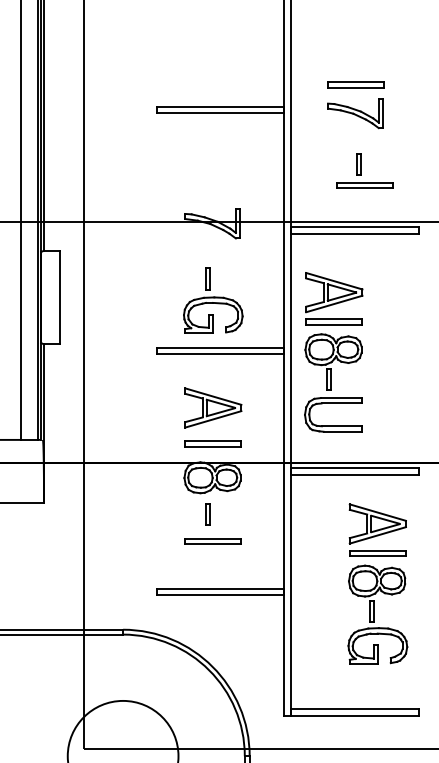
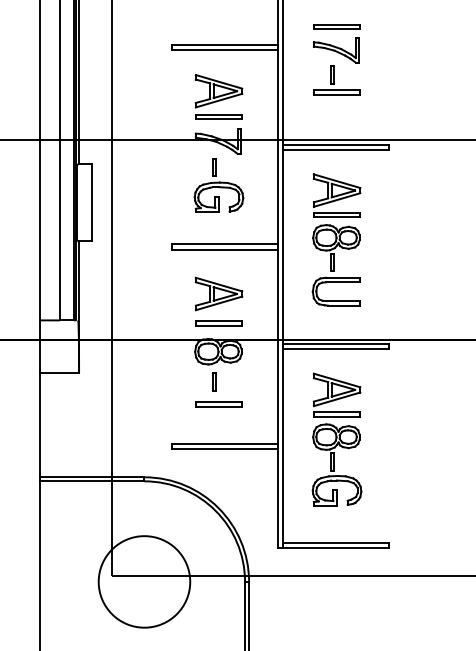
part: (212, 169) -> (218, 96), added
part: (363, 171) -> (336, 80), moved
part: (212, 300) -> (218, 185), moved
part: (333, 351) -> (336, 239), moved
part: (377, 583) -> (336, 439), moved

